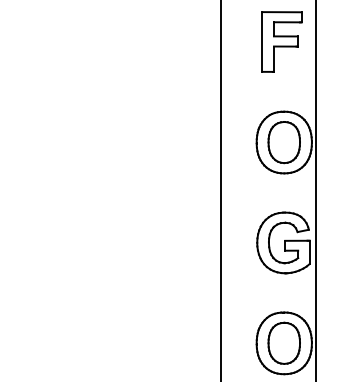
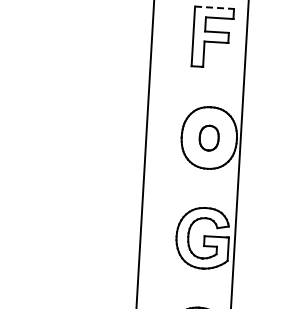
line: (282, 12) -> (215, 8), solid -> dashed
part: (283, 142) -> (208, 137), size x0.6

